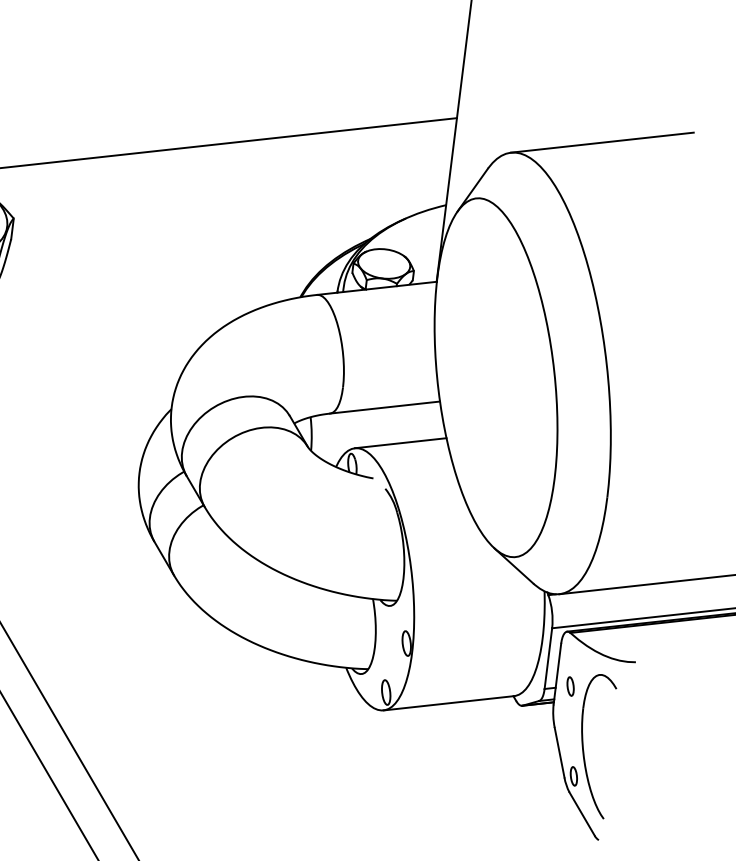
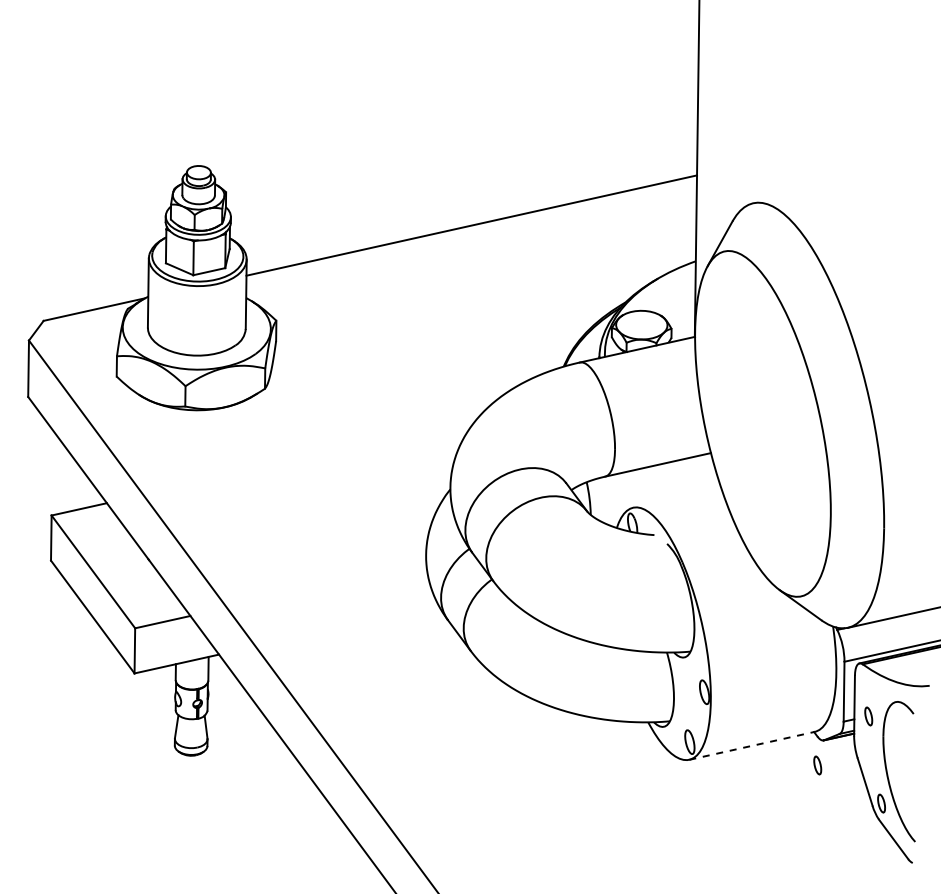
line: (602, 142) -> (841, 183), removed
line: (401, 442) -> (677, 497), removed
line: (449, 702) -> (752, 745), solid -> dashed
part: (513, 730) -> (817, 765), added

